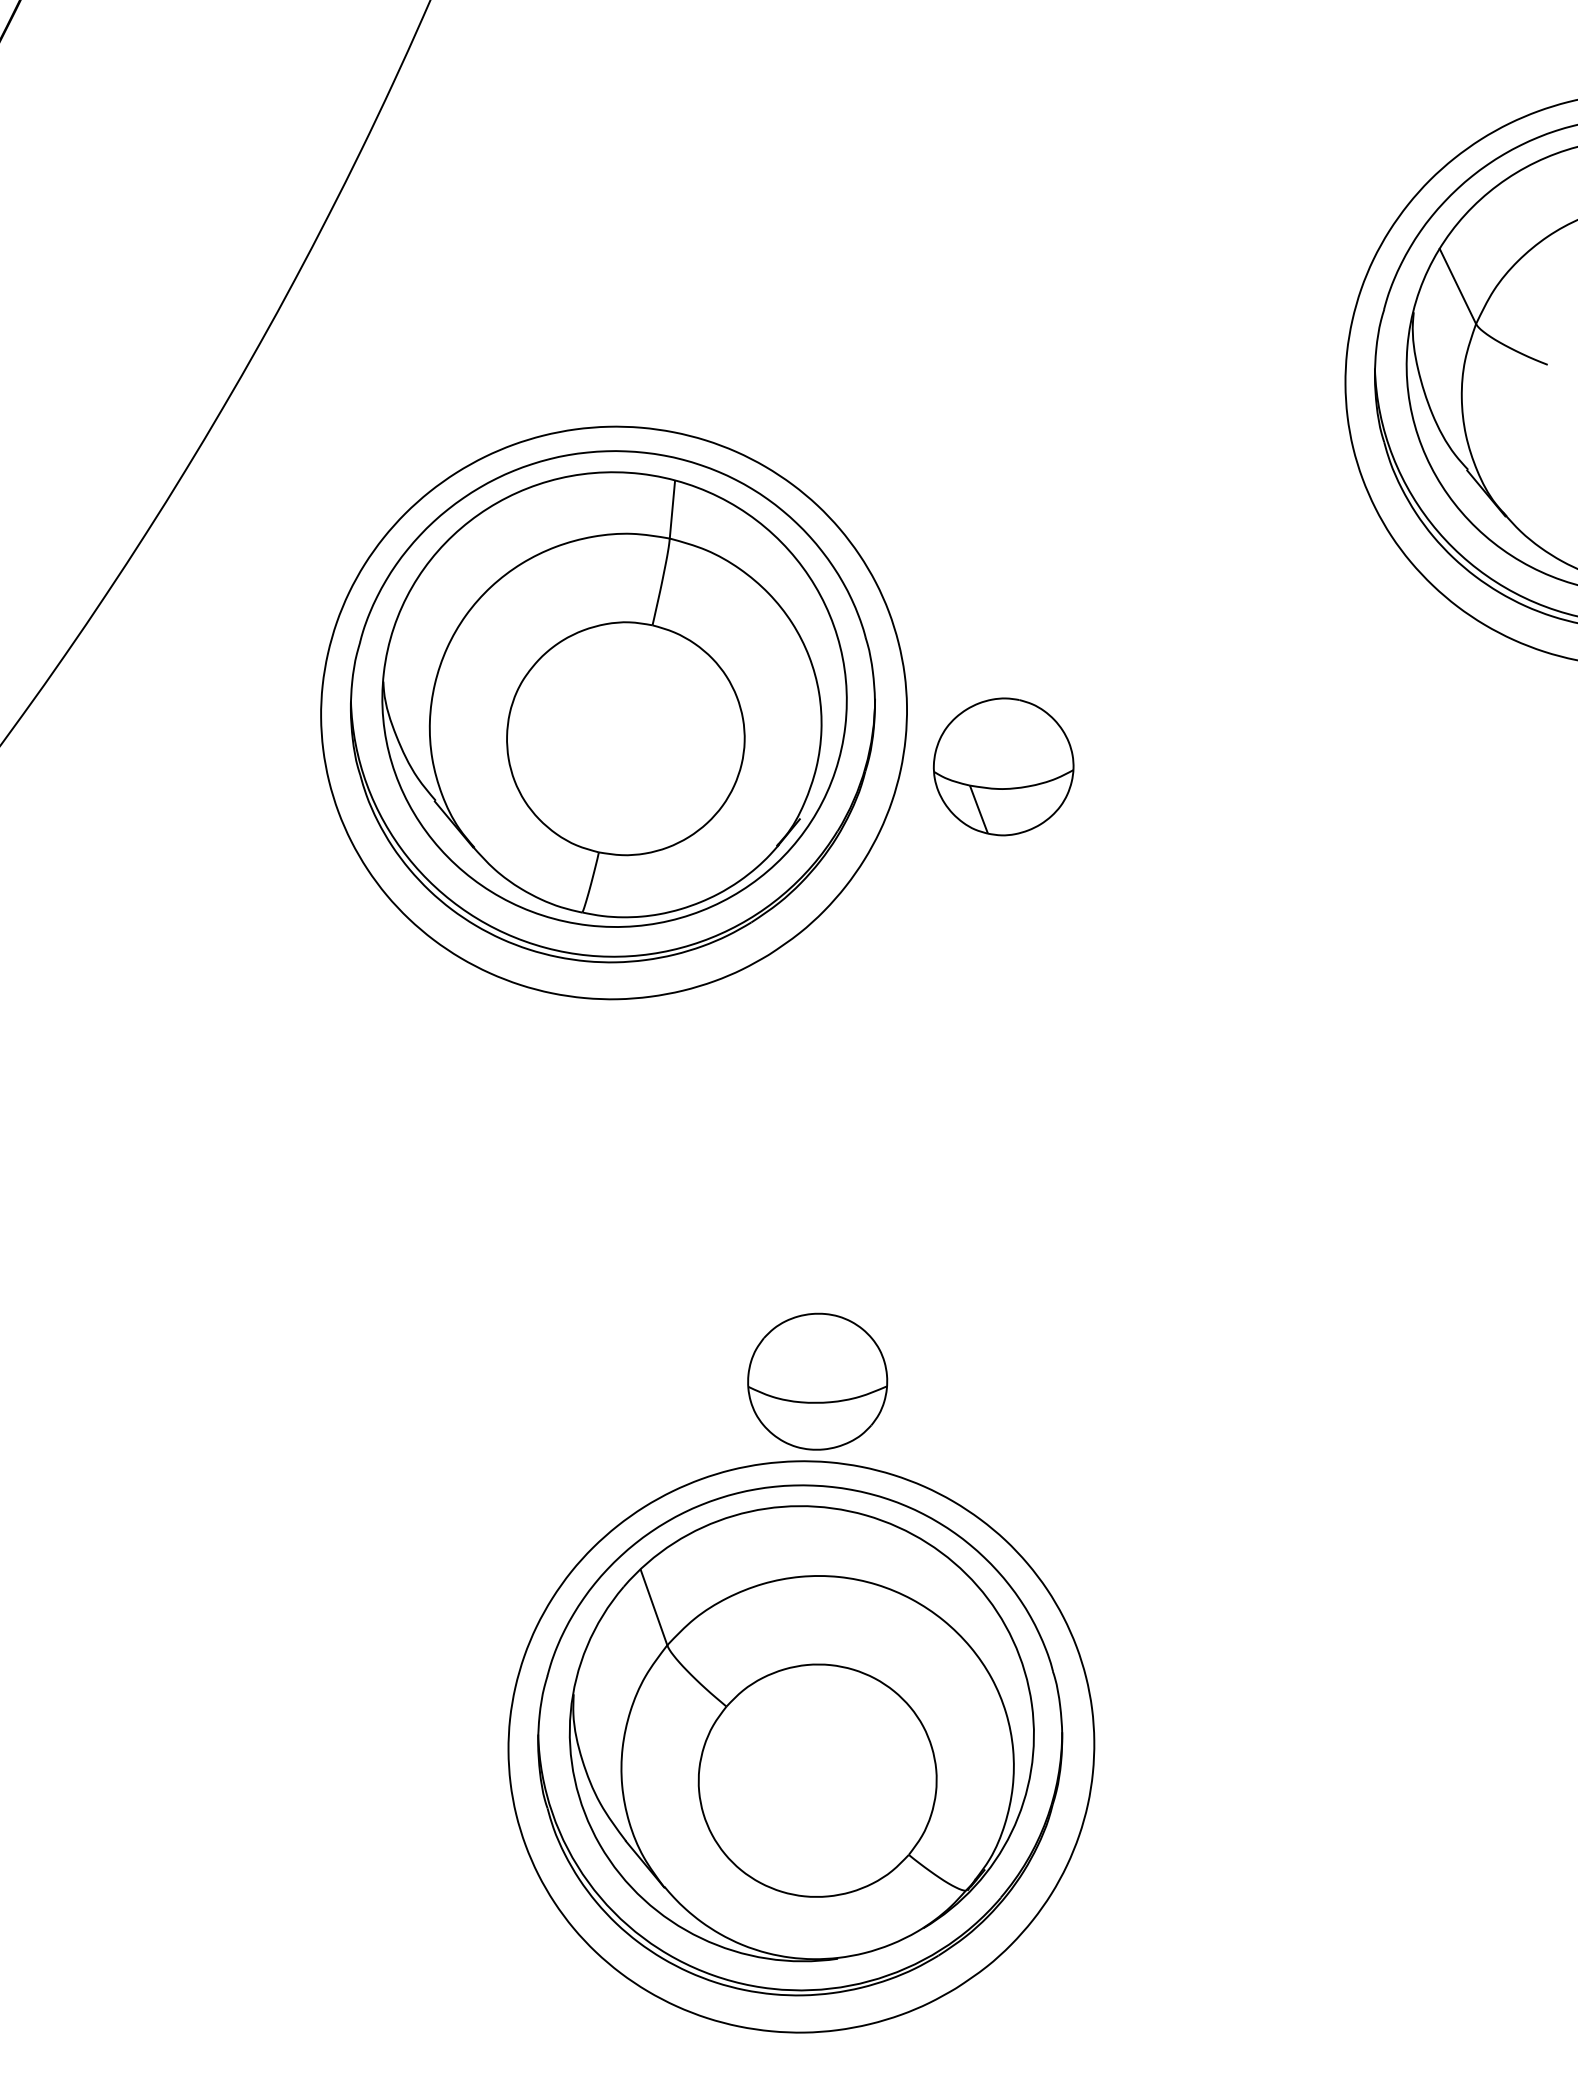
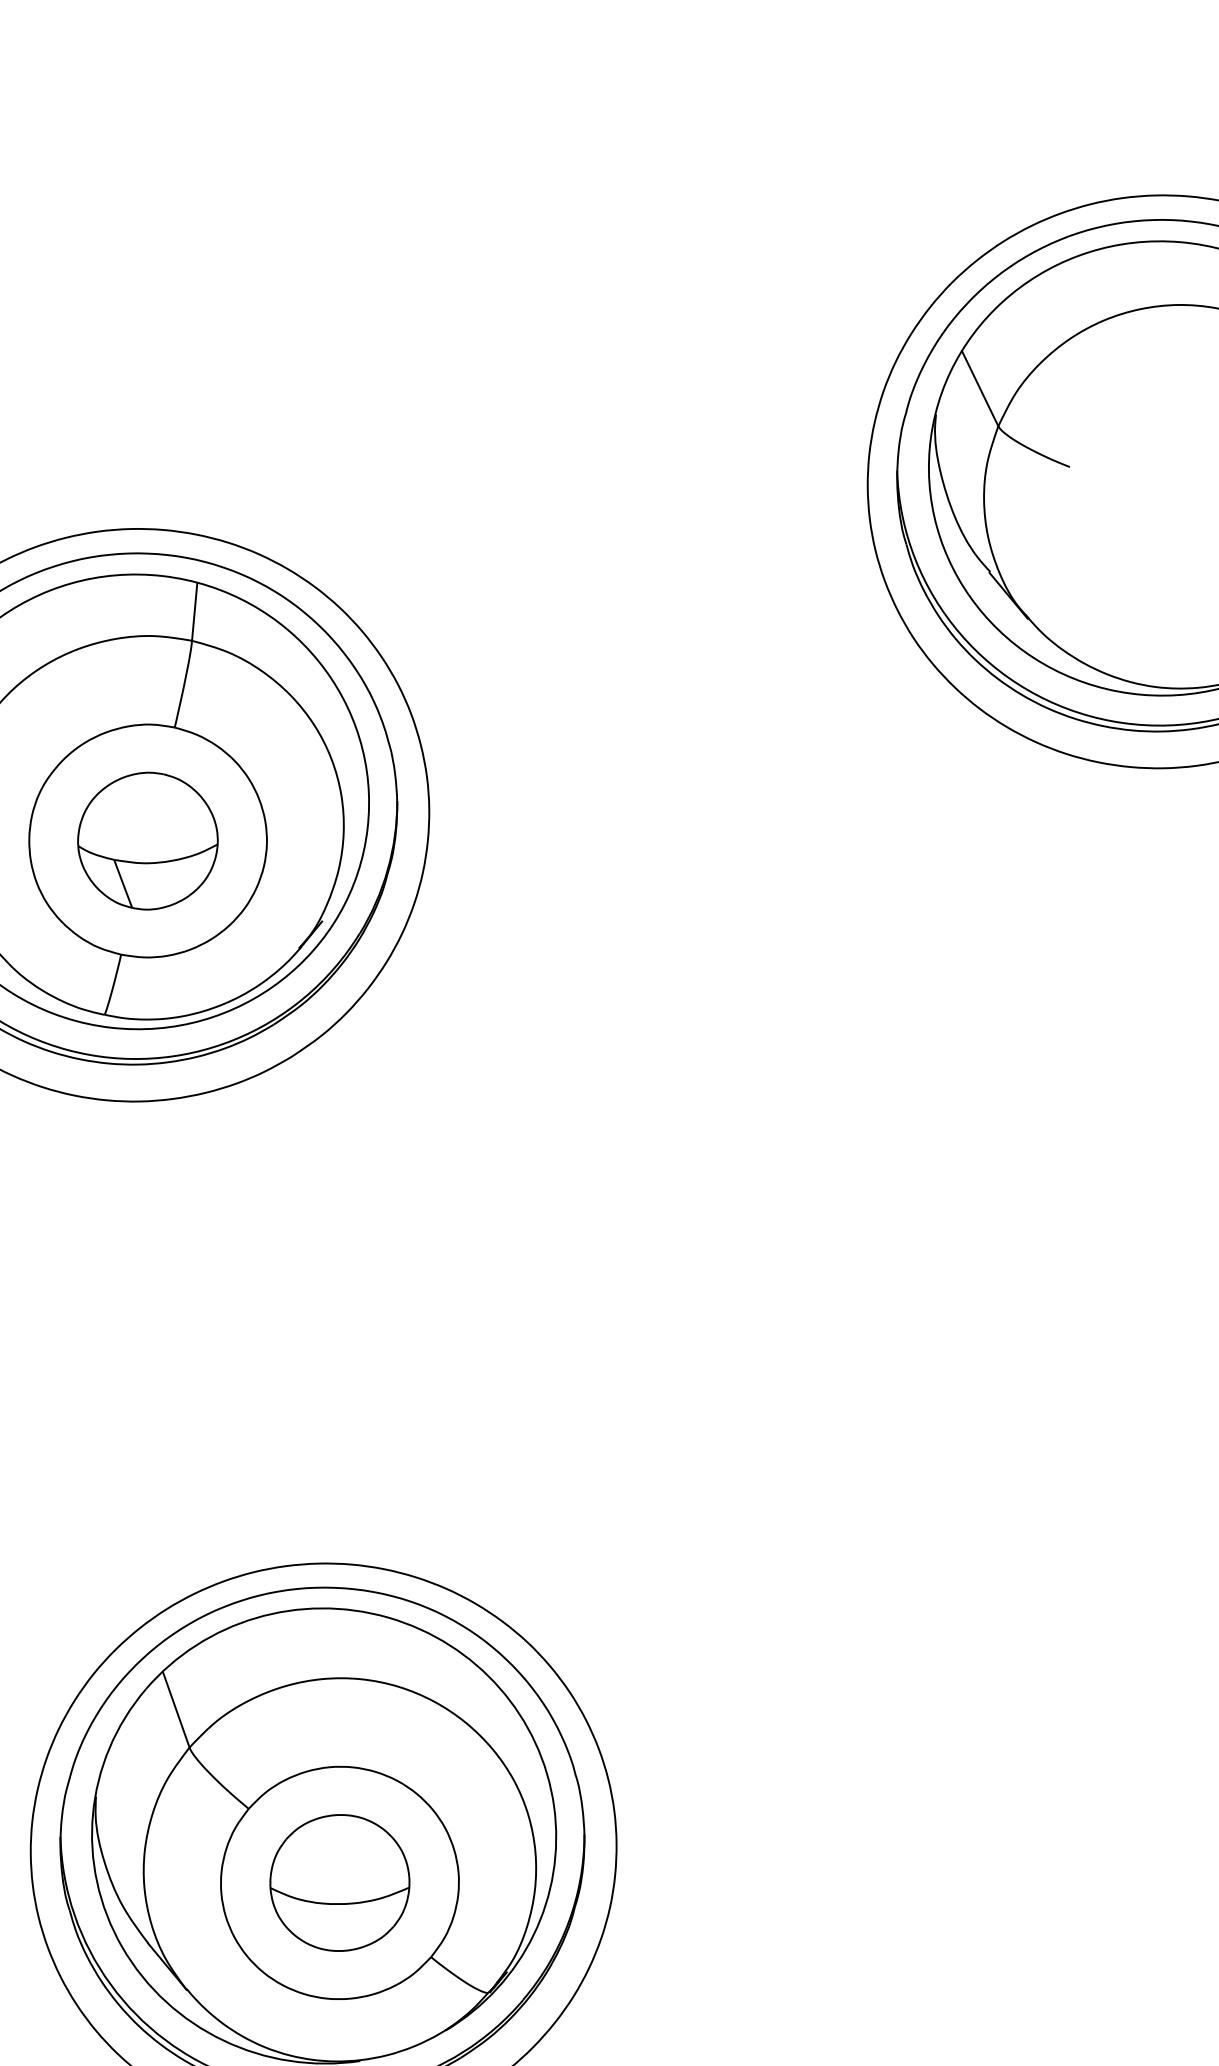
part: (1003, 766) -> (147, 840), moved
part: (817, 1381) -> (339, 1882), moved

